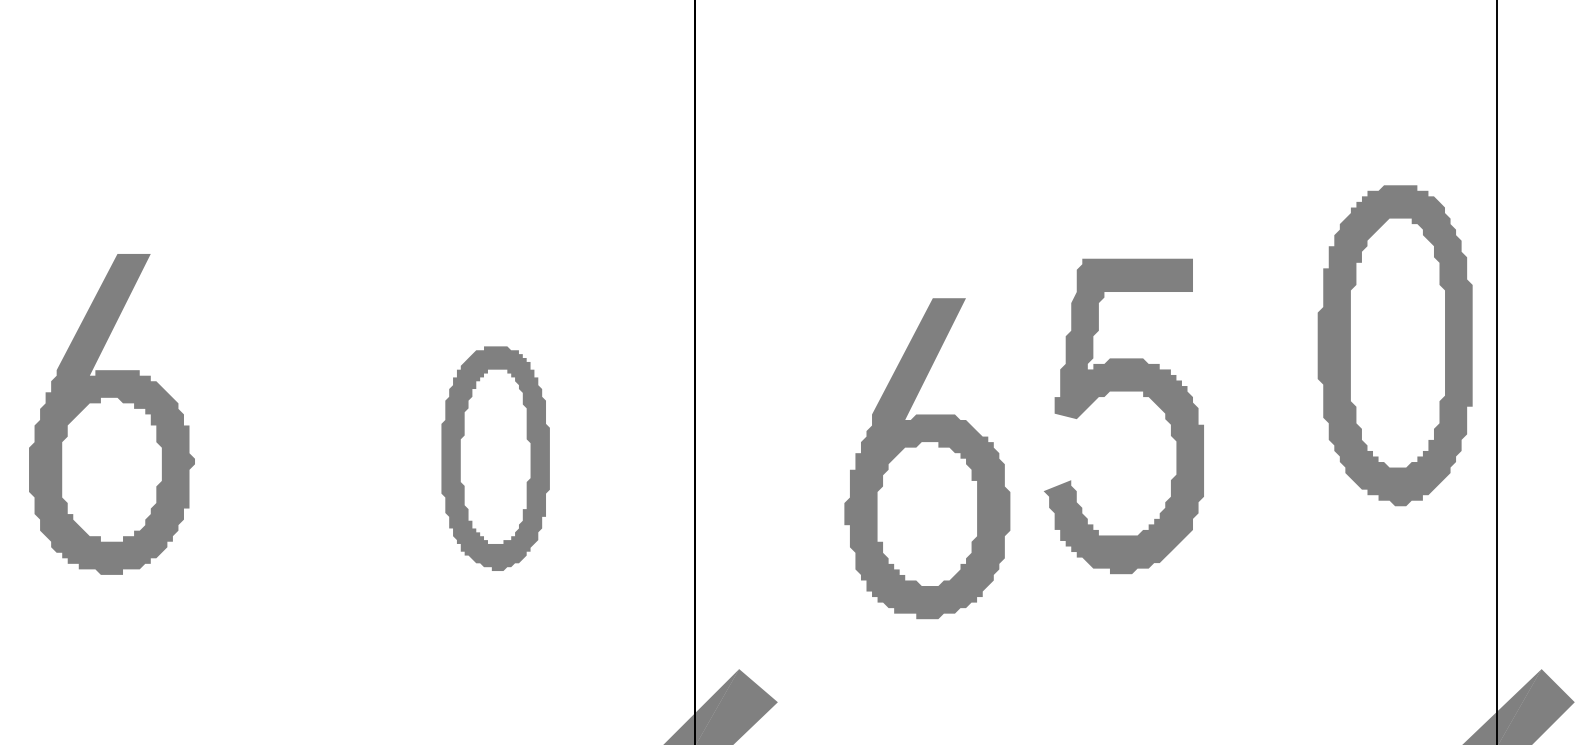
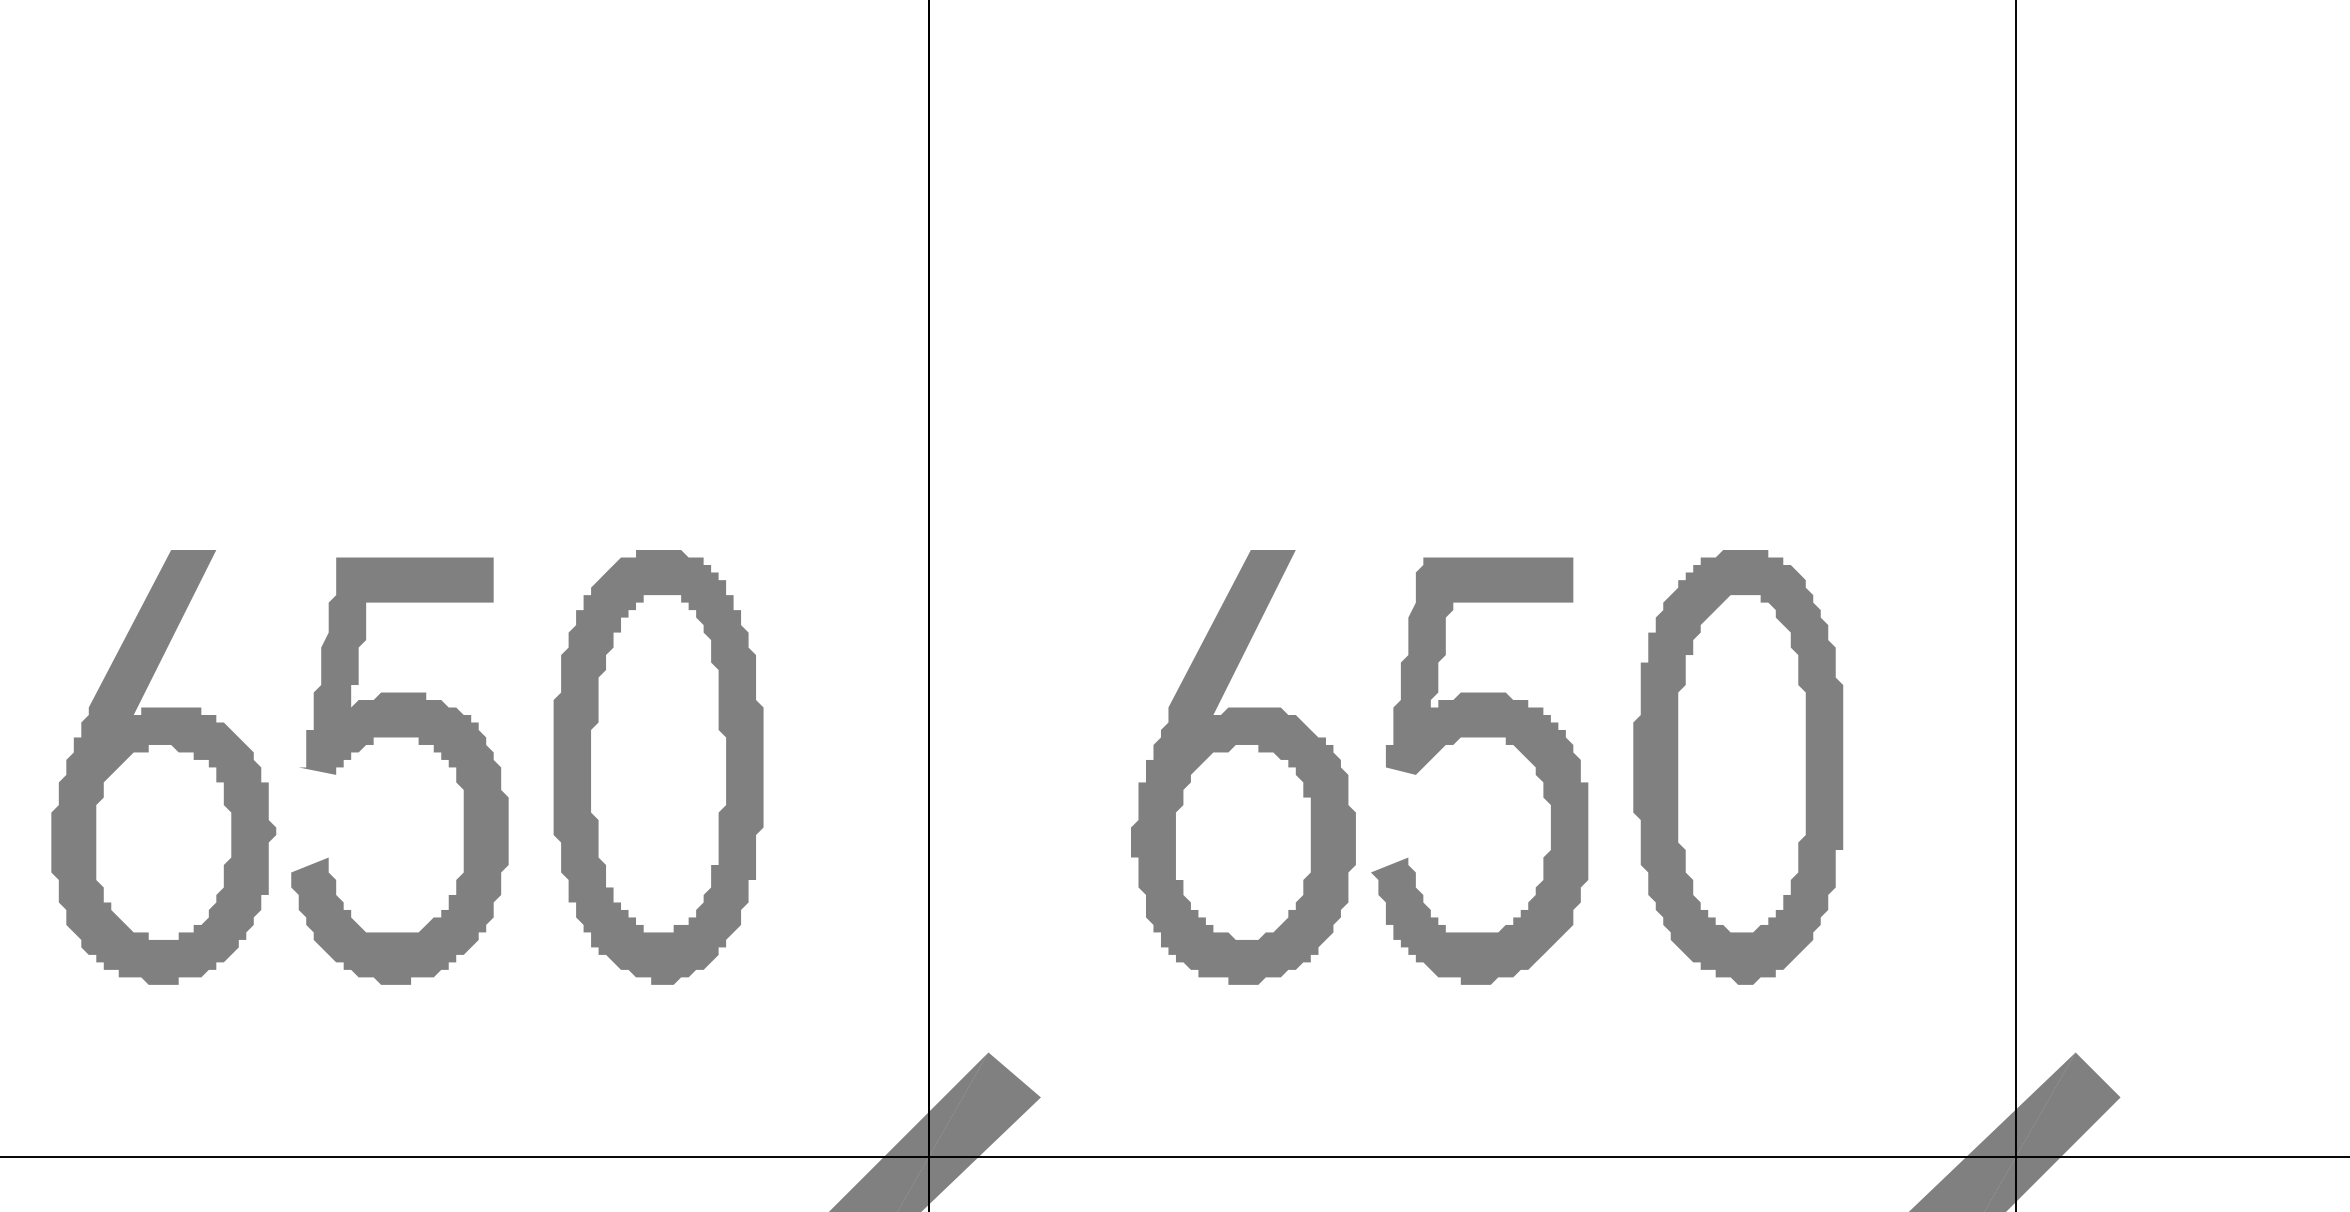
part: (1394, 345) -> (1737, 767), moved
part: (1123, 391) -> (1479, 737), moved
part: (111, 414) -> (163, 767), moved
part: (495, 458) -> (658, 767), size x1.43
fill: (304, 460) -> (399, 770), added

